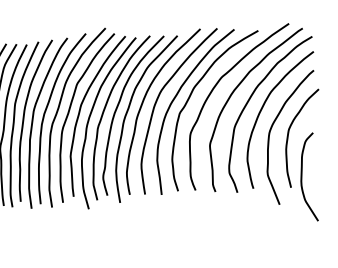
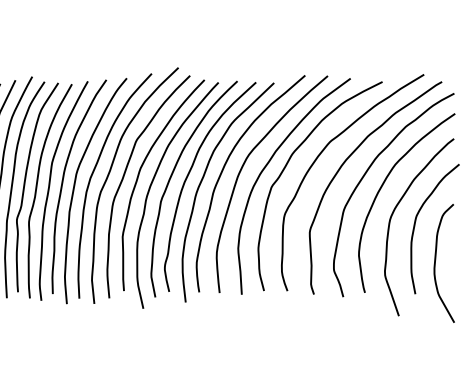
curve: (301, 177) -> (435, 263), moved

